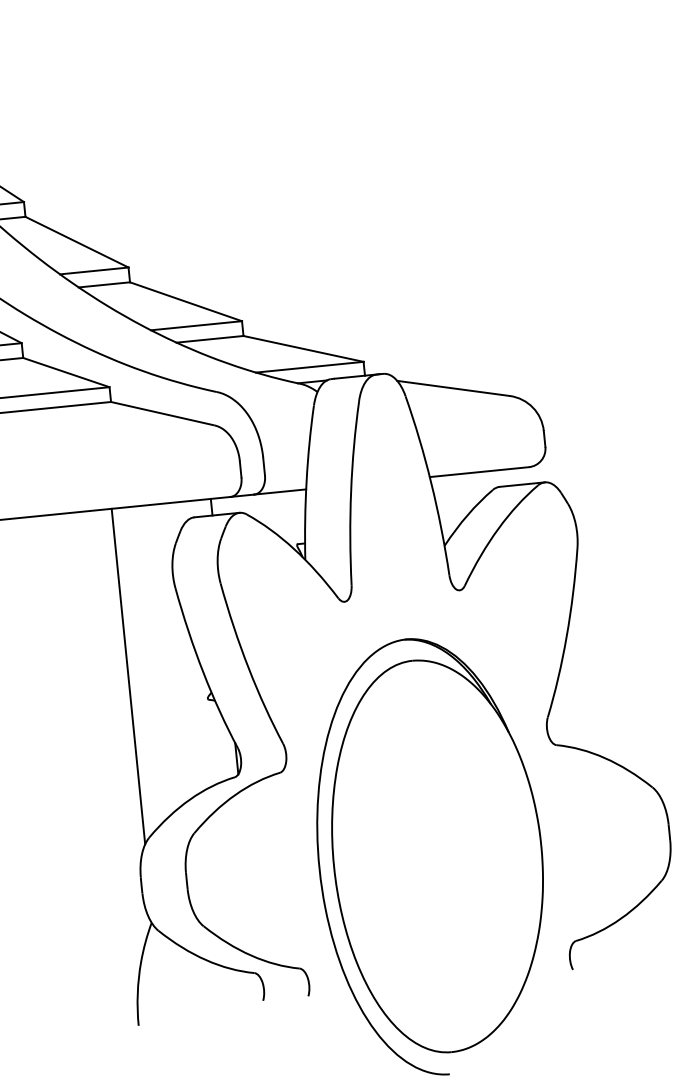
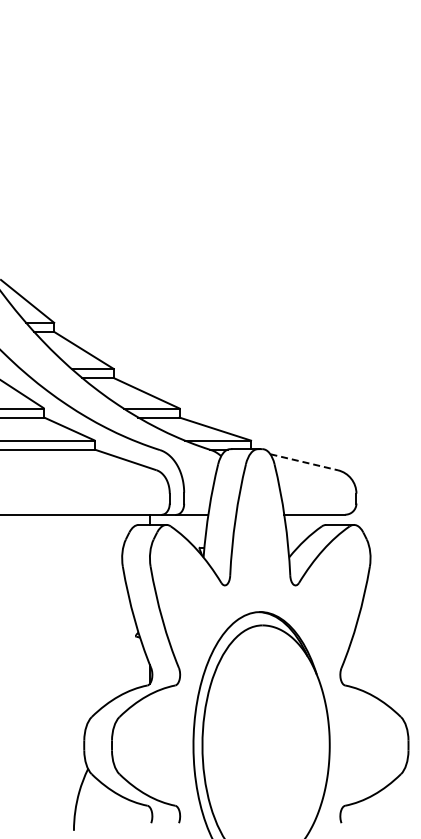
line: (454, 388) -> (304, 462), solid -> dashed
line: (127, 676) -> (88, 617), removed

